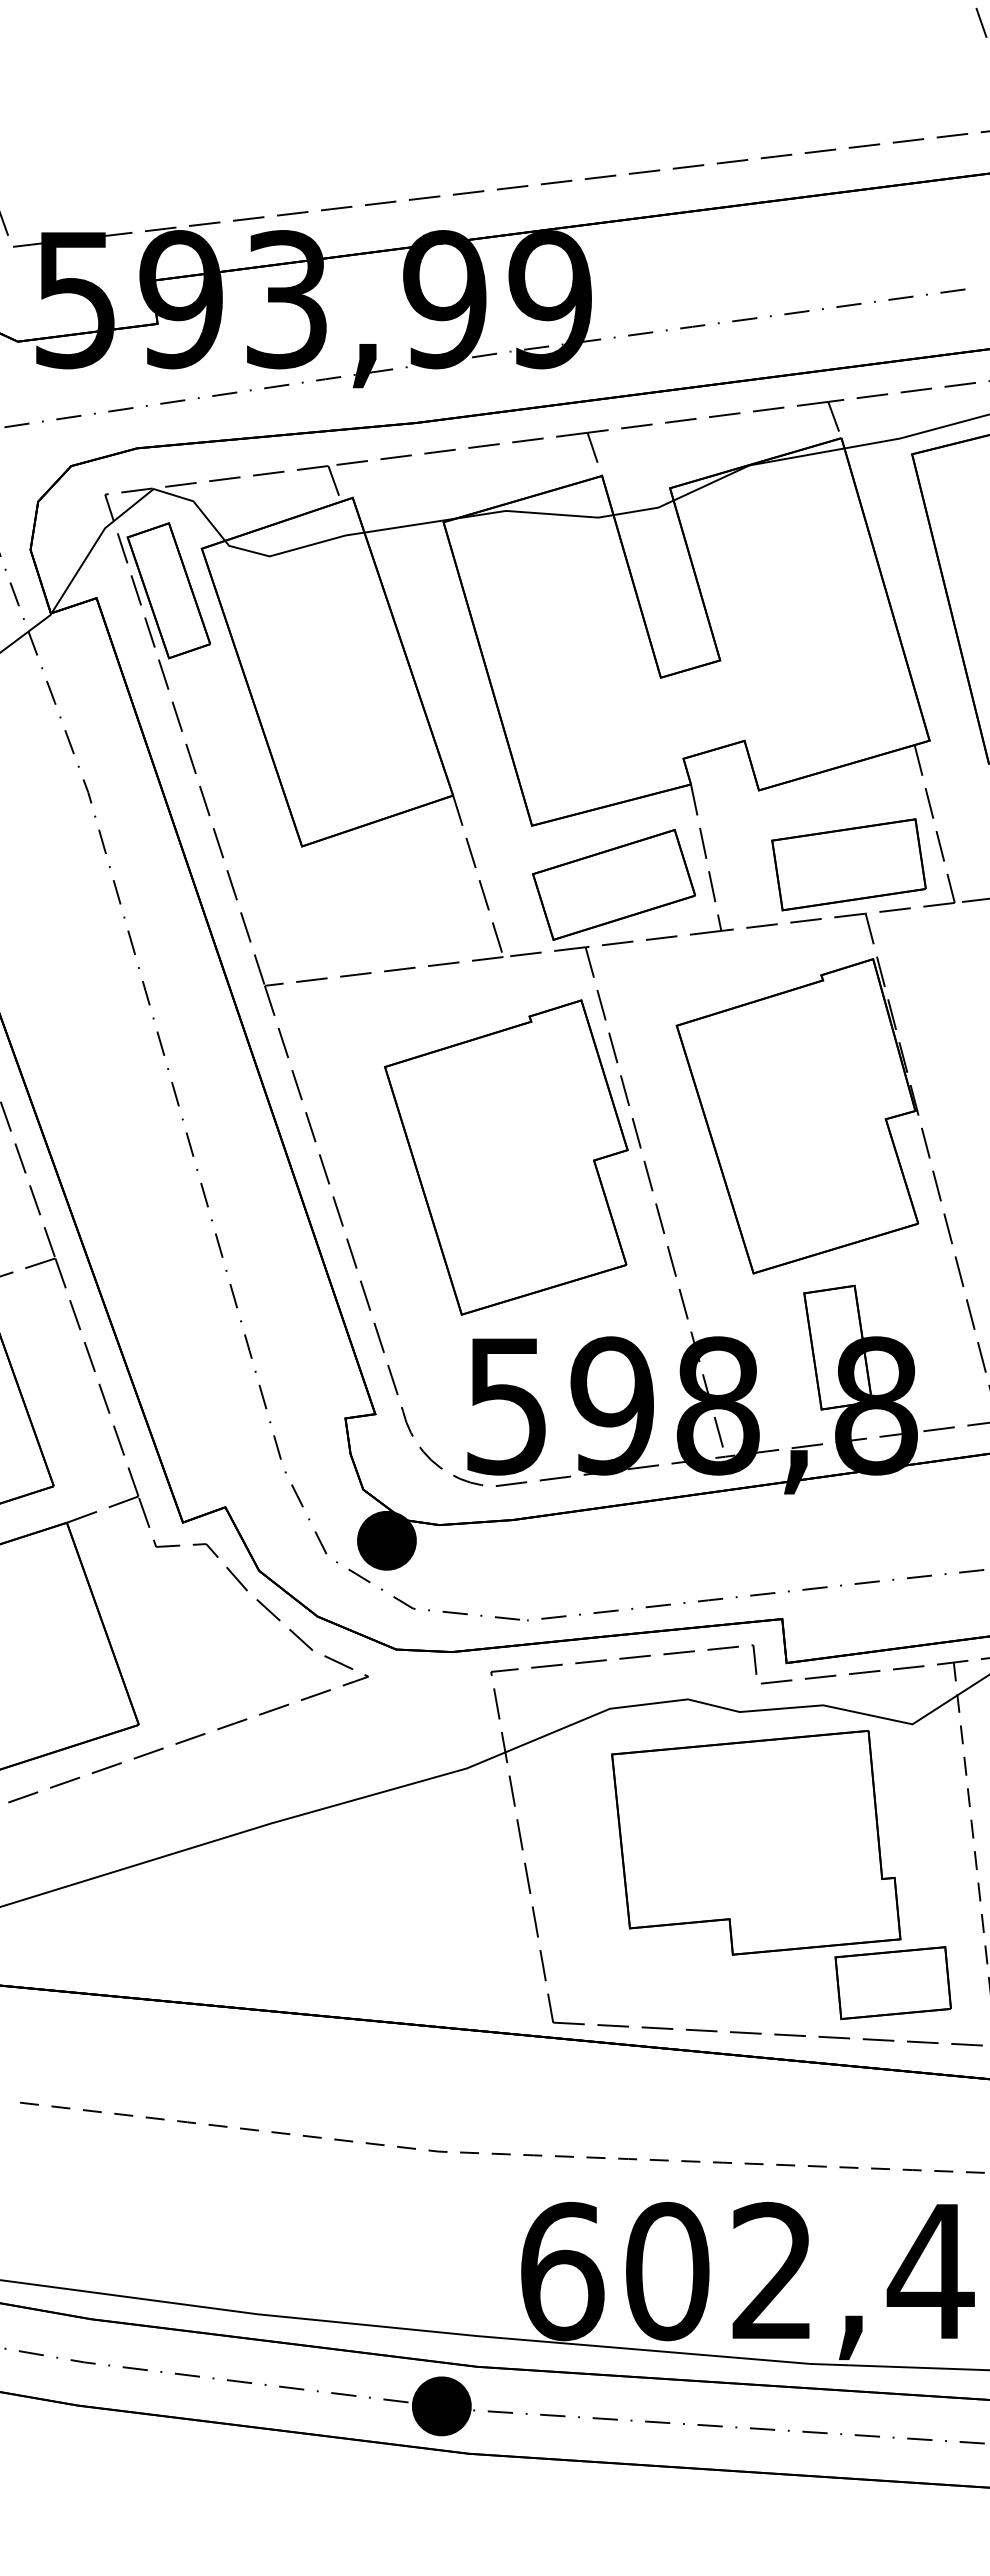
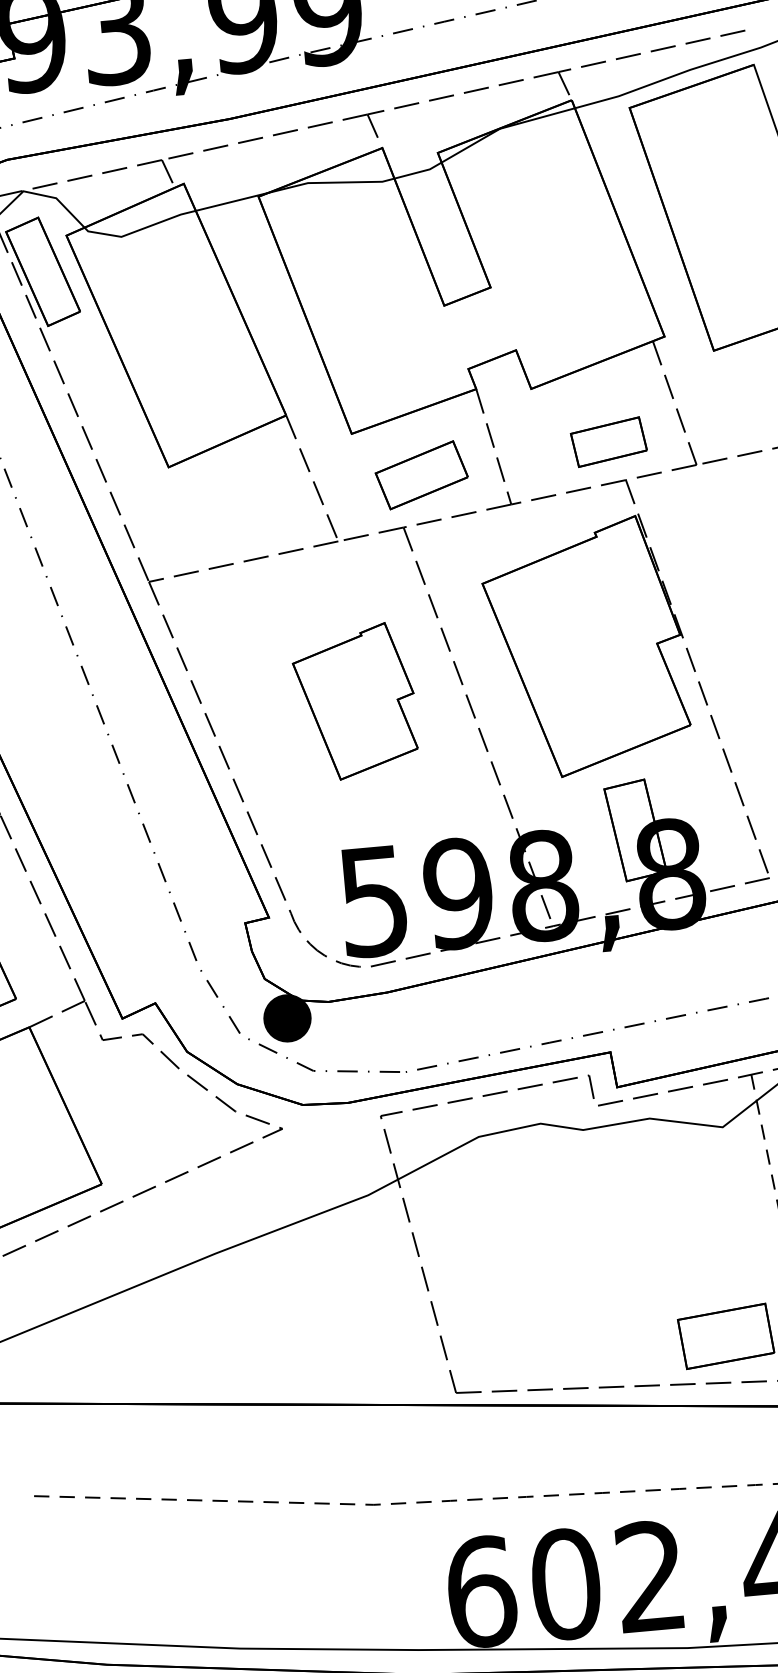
part: (848, 864) -> (608, 441), size x0.6
part: (613, 884) -> (421, 475), size x0.7
part: (506, 1157) -> (355, 702), size x0.6
part: (756, 1842) -> (606, 1233), removed

